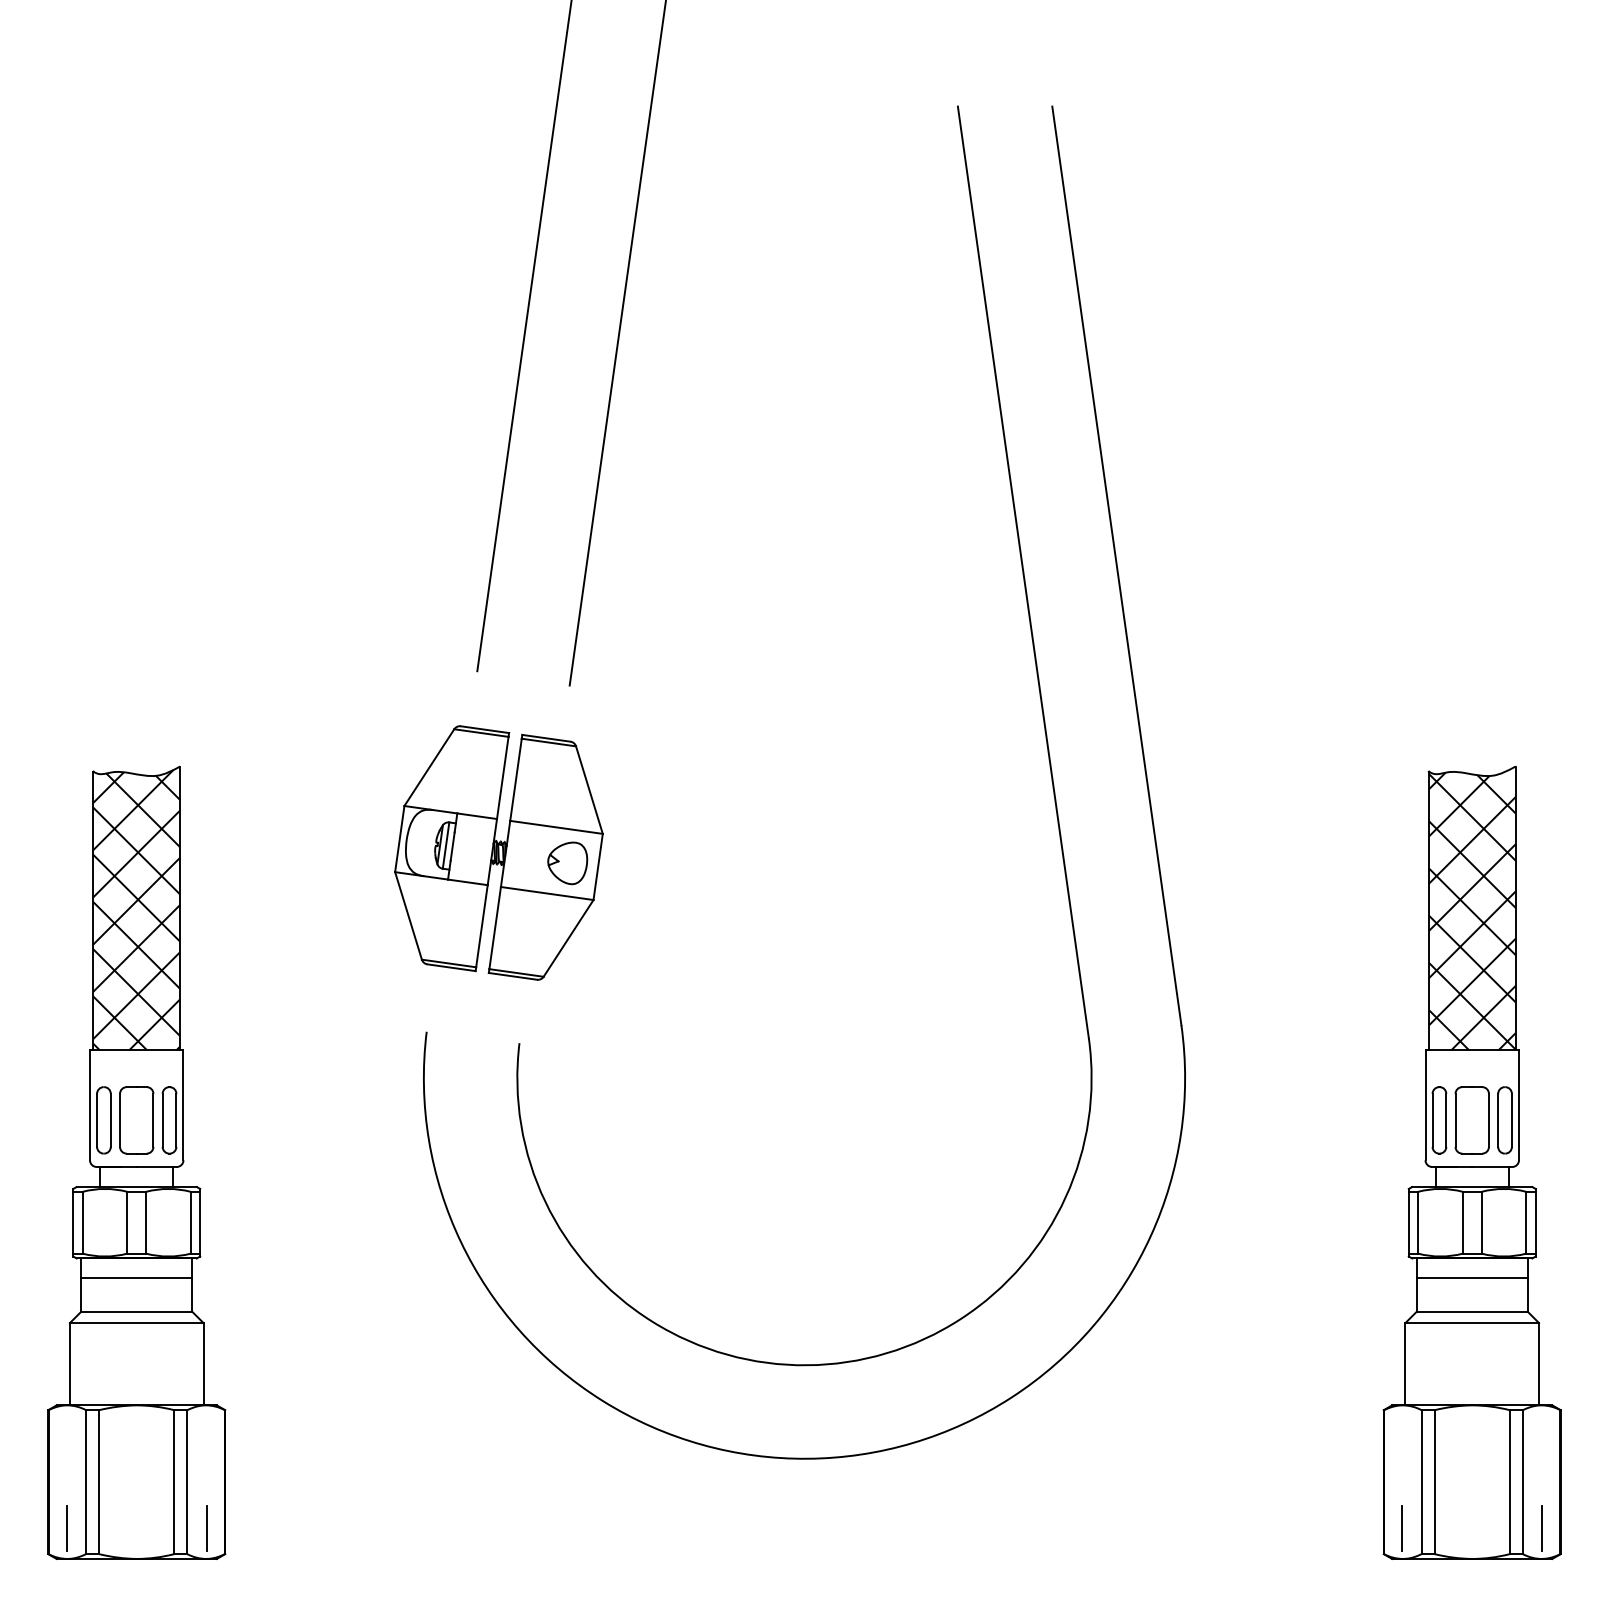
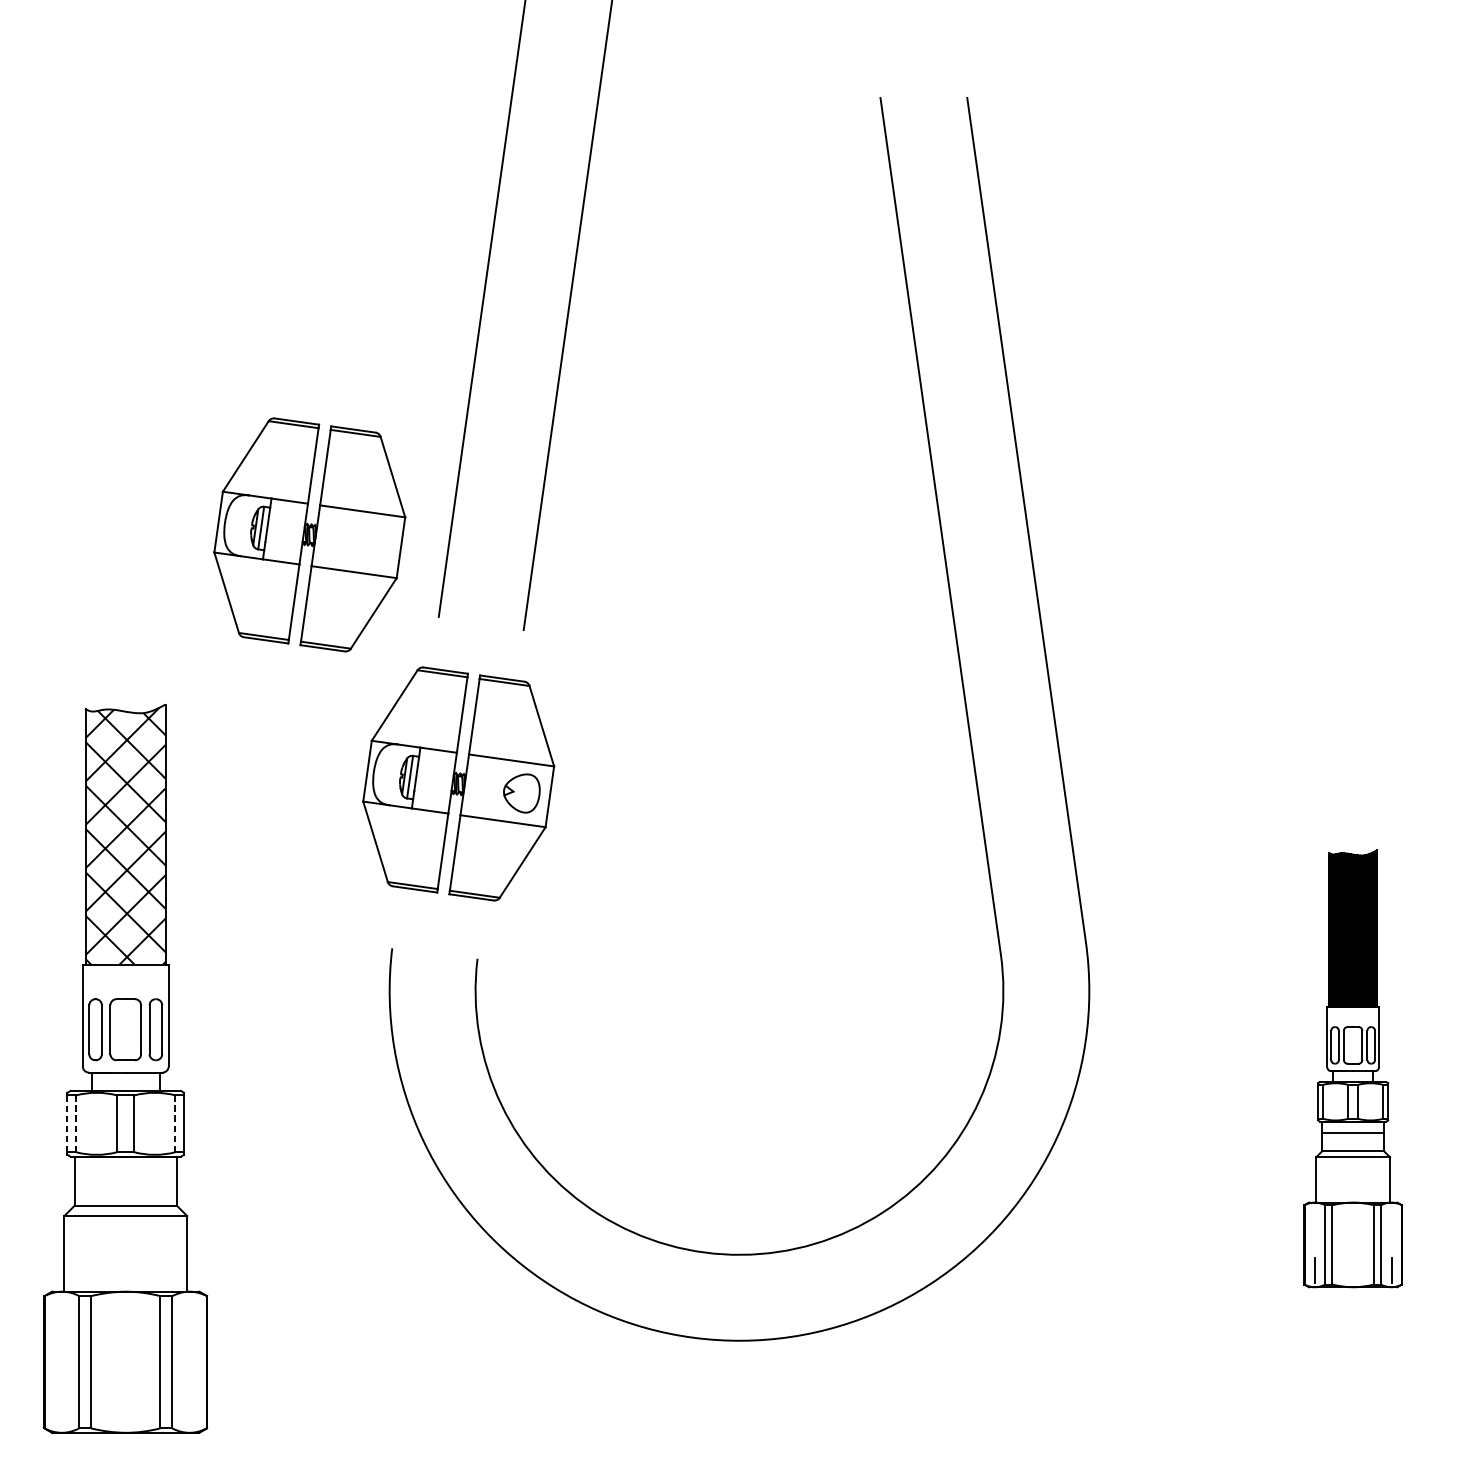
part: (336, 581) -> (309, 534), added
part: (1471, 1162) -> (1352, 1068), size x0.6
line: (73, 1222) -> (67, 1123), solid -> dashed
line: (82, 1222) -> (75, 1123), solid -> dashed
line: (190, 1222) -> (175, 1123), solid -> dashed
line: (136, 1278) -> (125, 1175), removed
line: (66, 1528) -> (61, 1404), removed
line: (206, 1528) -> (189, 1404), removed

